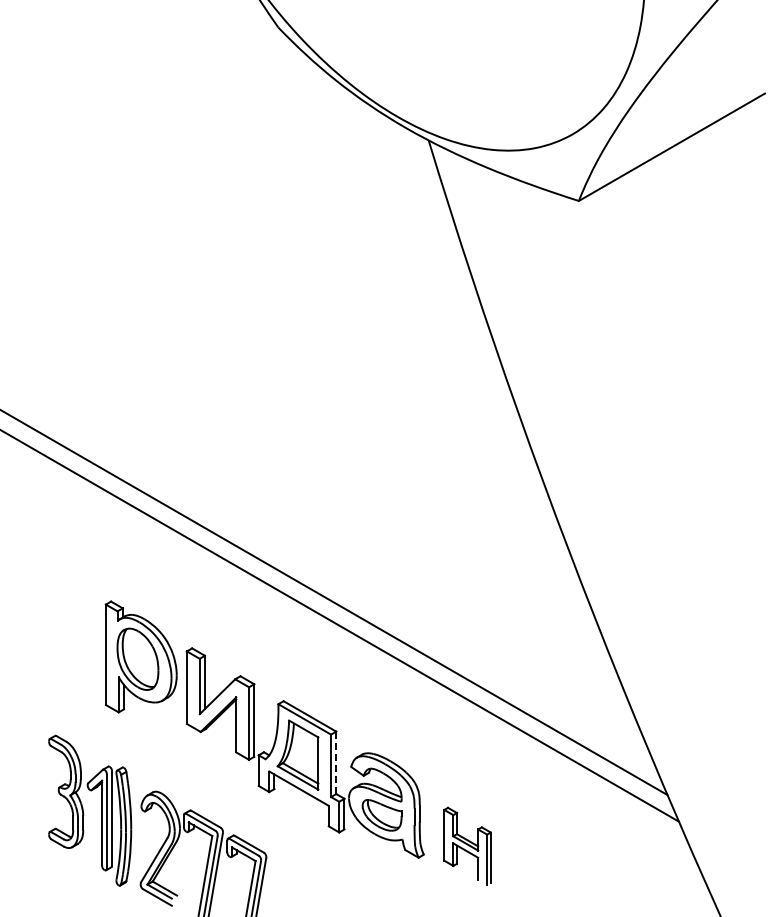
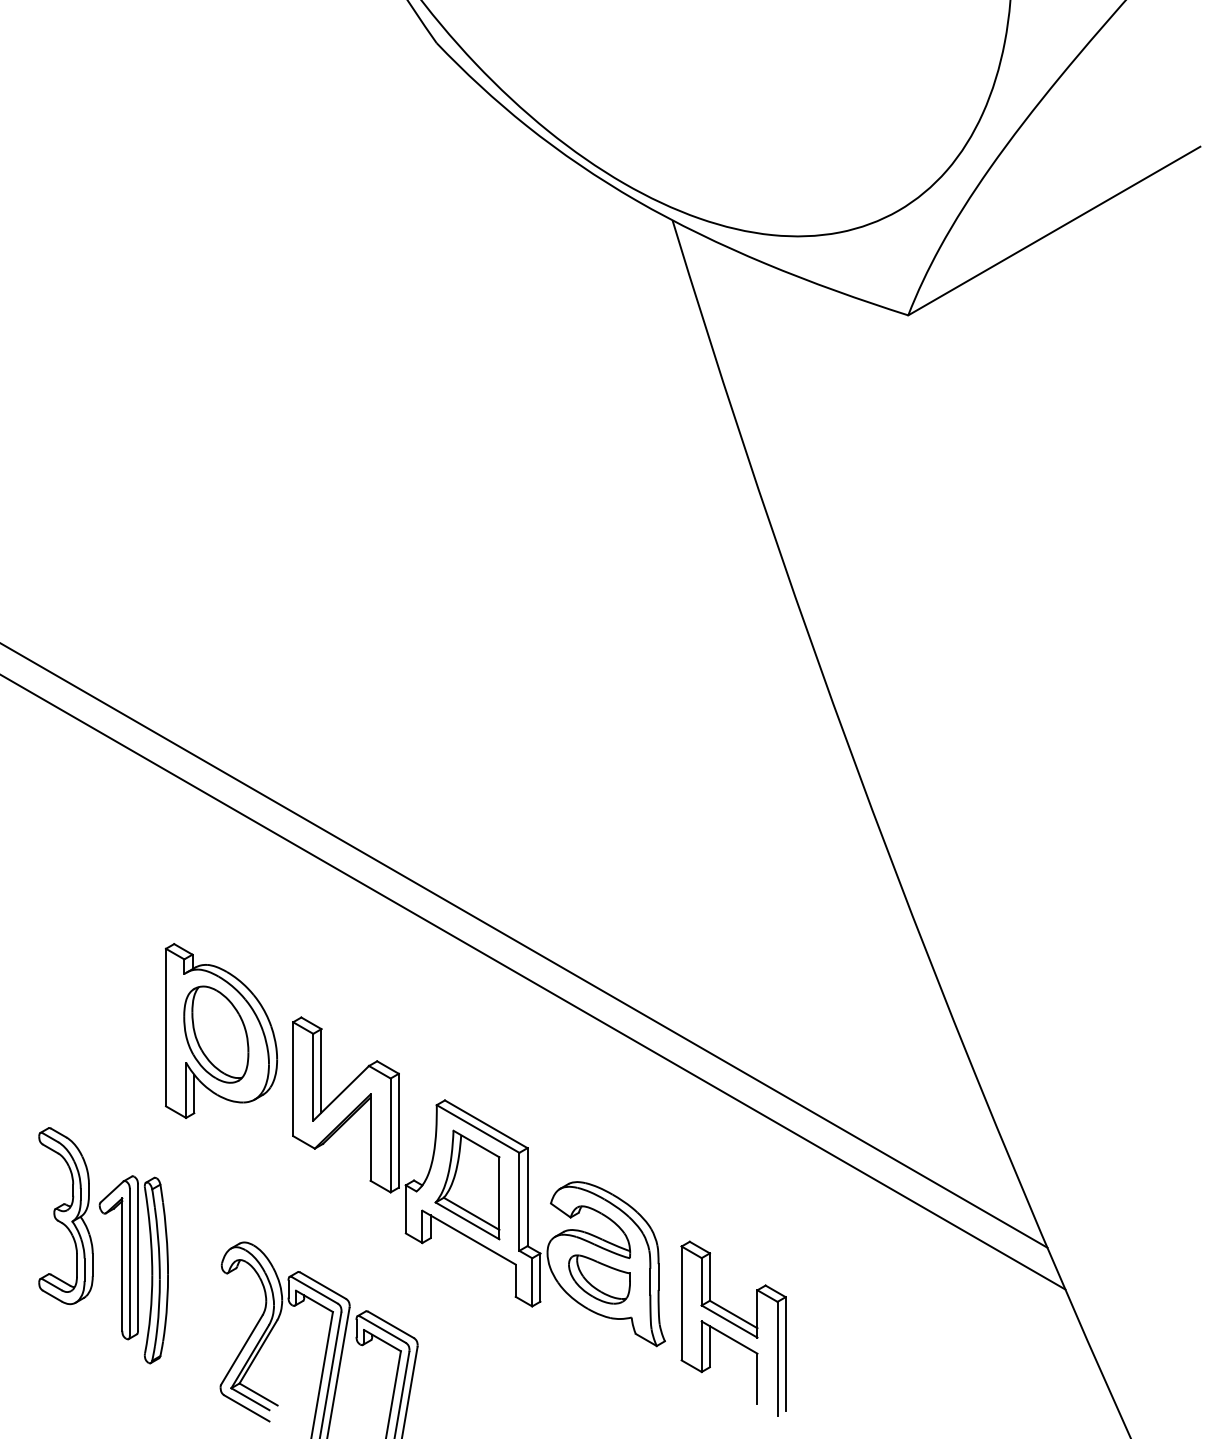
line: (336, 762) -> (527, 1196), dashed -> solid
part: (83, 810) -> (93, 1245), moved
part: (467, 846) -> (733, 1328), size x1.43

